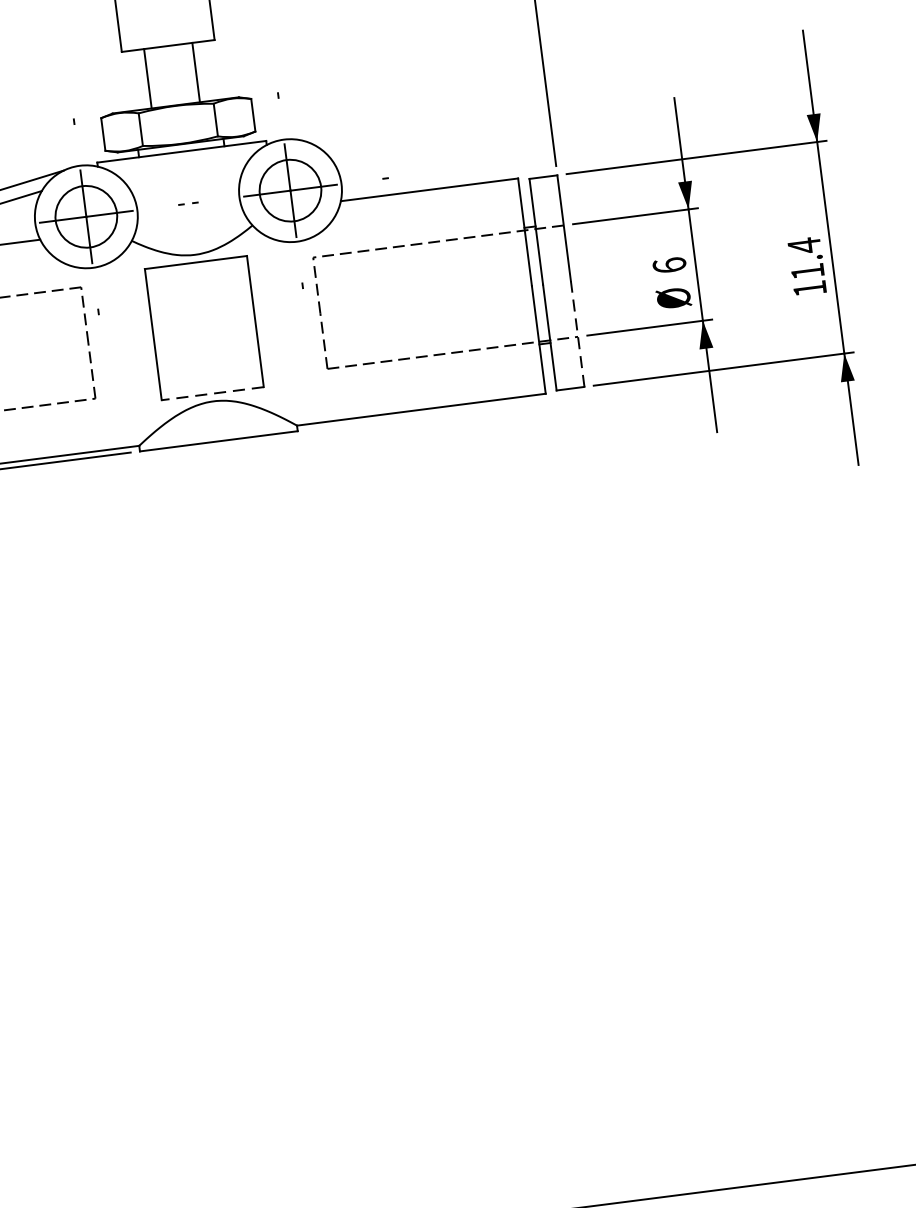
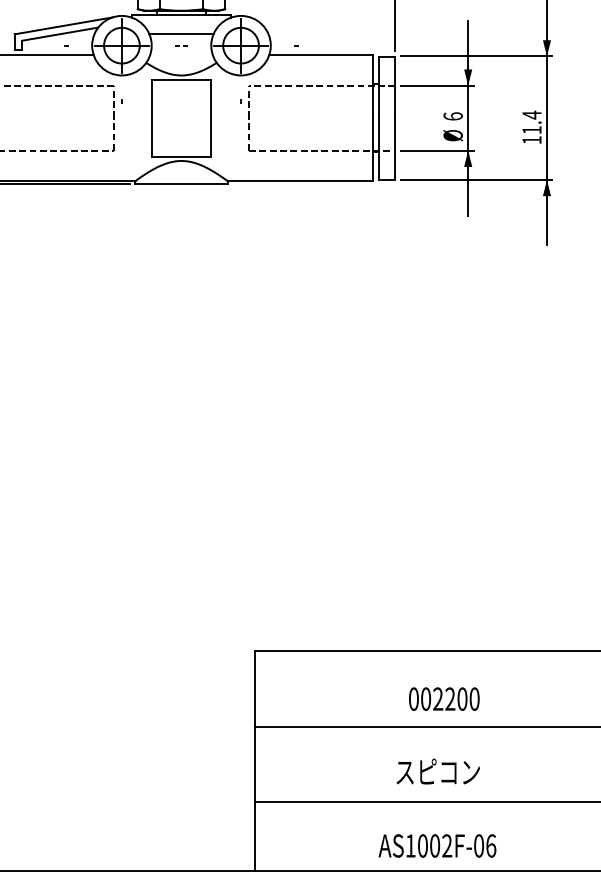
line: (185, 182) -> (181, 33), added
line: (577, 334) -> (395, 149), dashed -> solid
line: (212, 393) -> (181, 156), dashed -> solid

